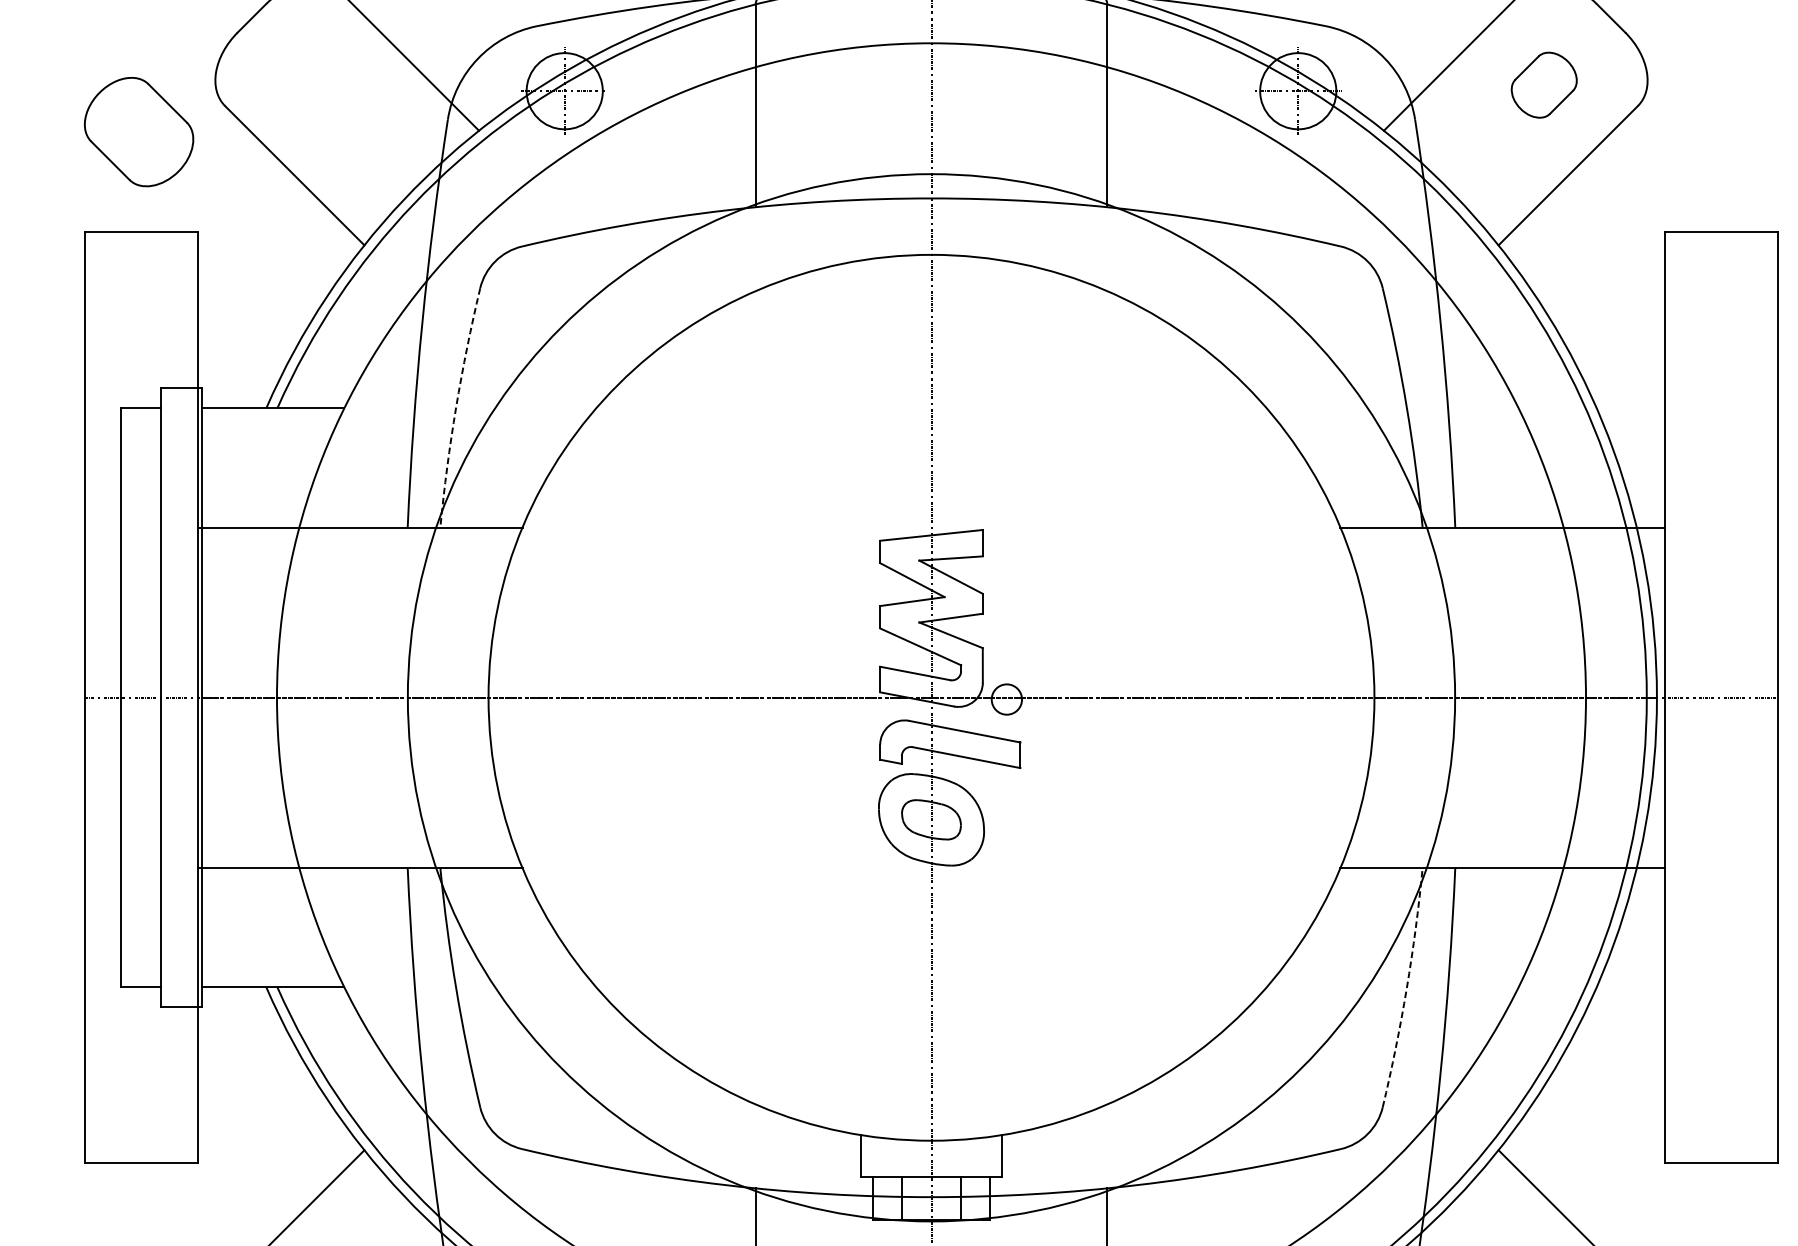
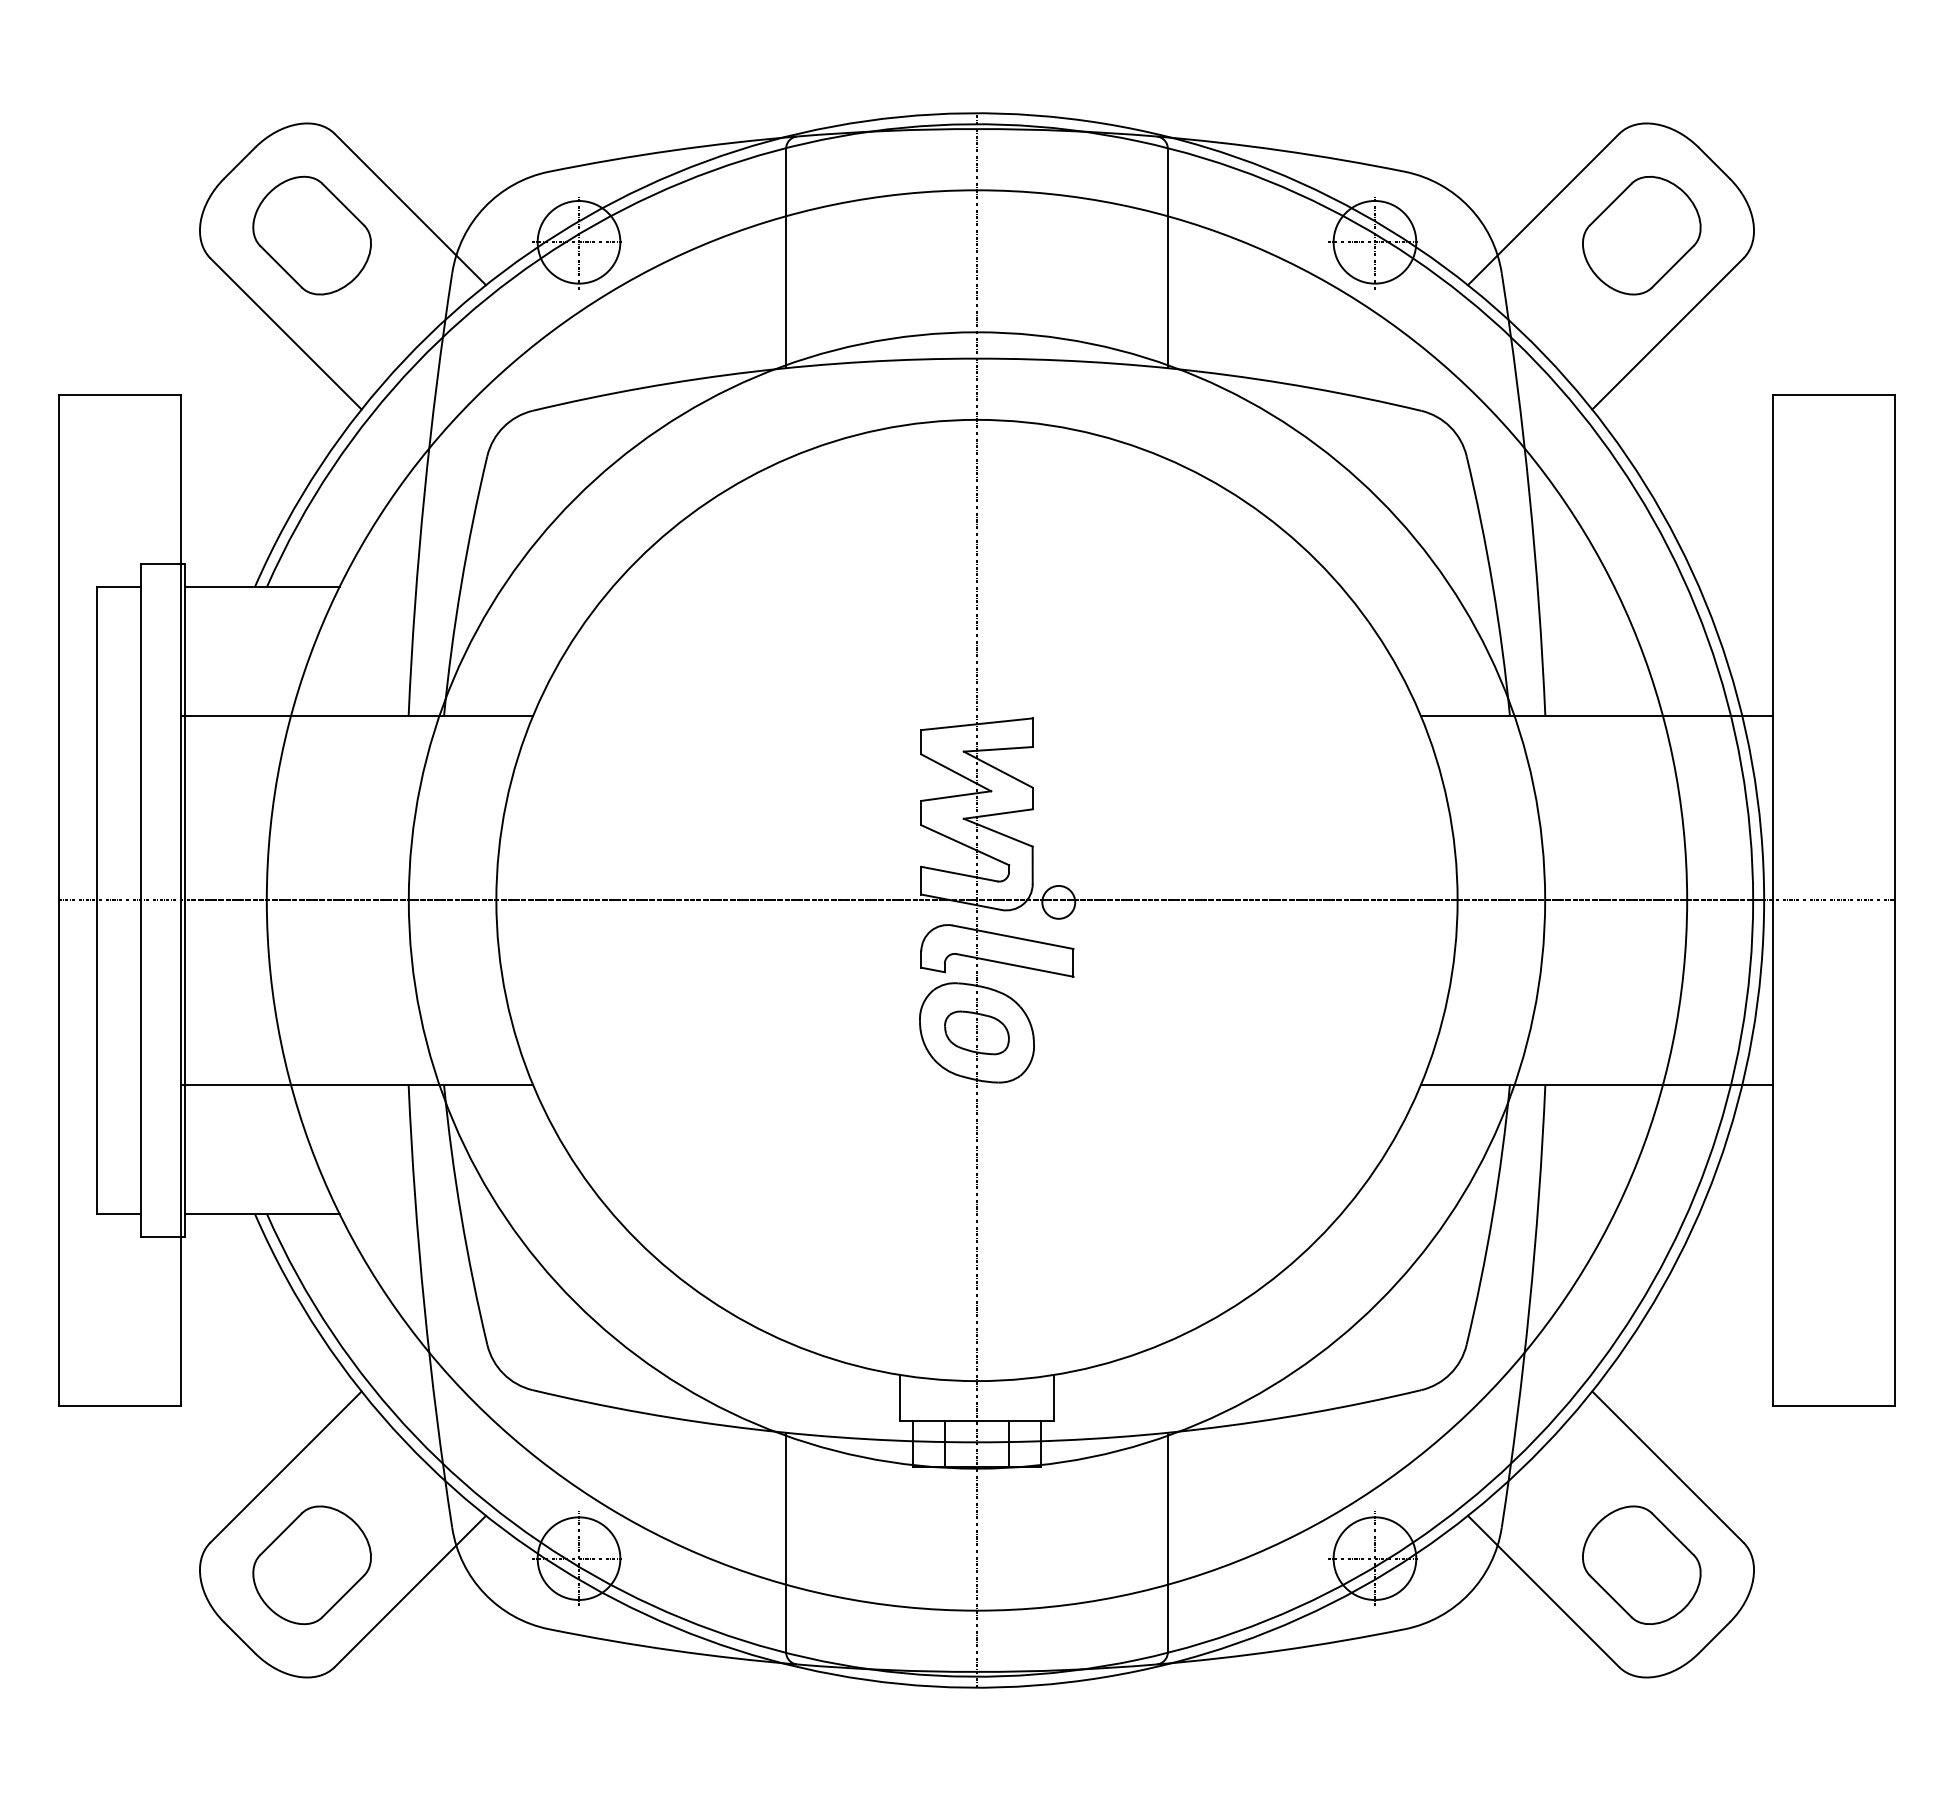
part: (1543, 84) -> (1641, 235), size x1.67
part: (138, 131) -> (311, 235), moved
arc: (456, 407) -> (461, 585), dashed -> solid
arc: (1406, 988) -> (1492, 1215), dashed -> solid

